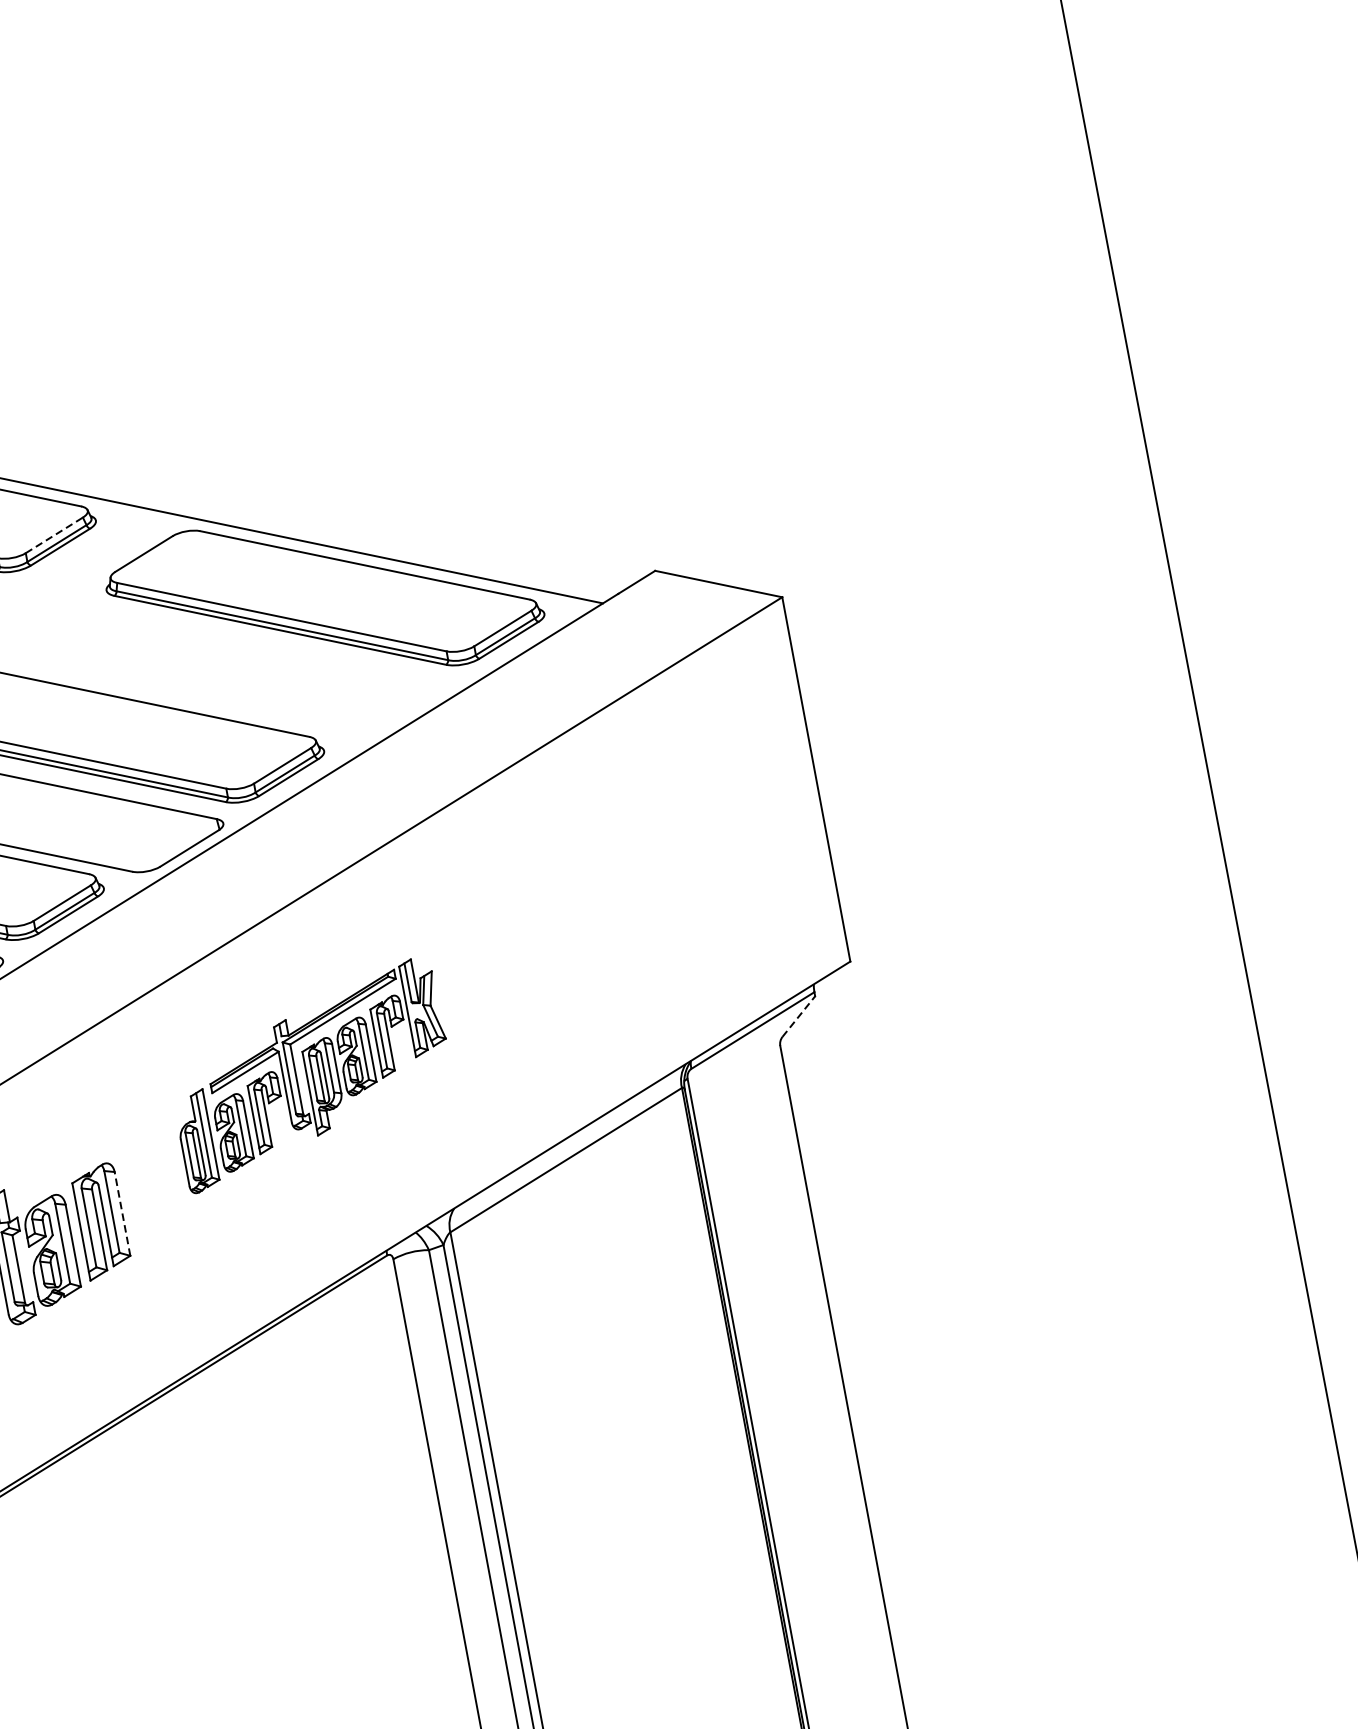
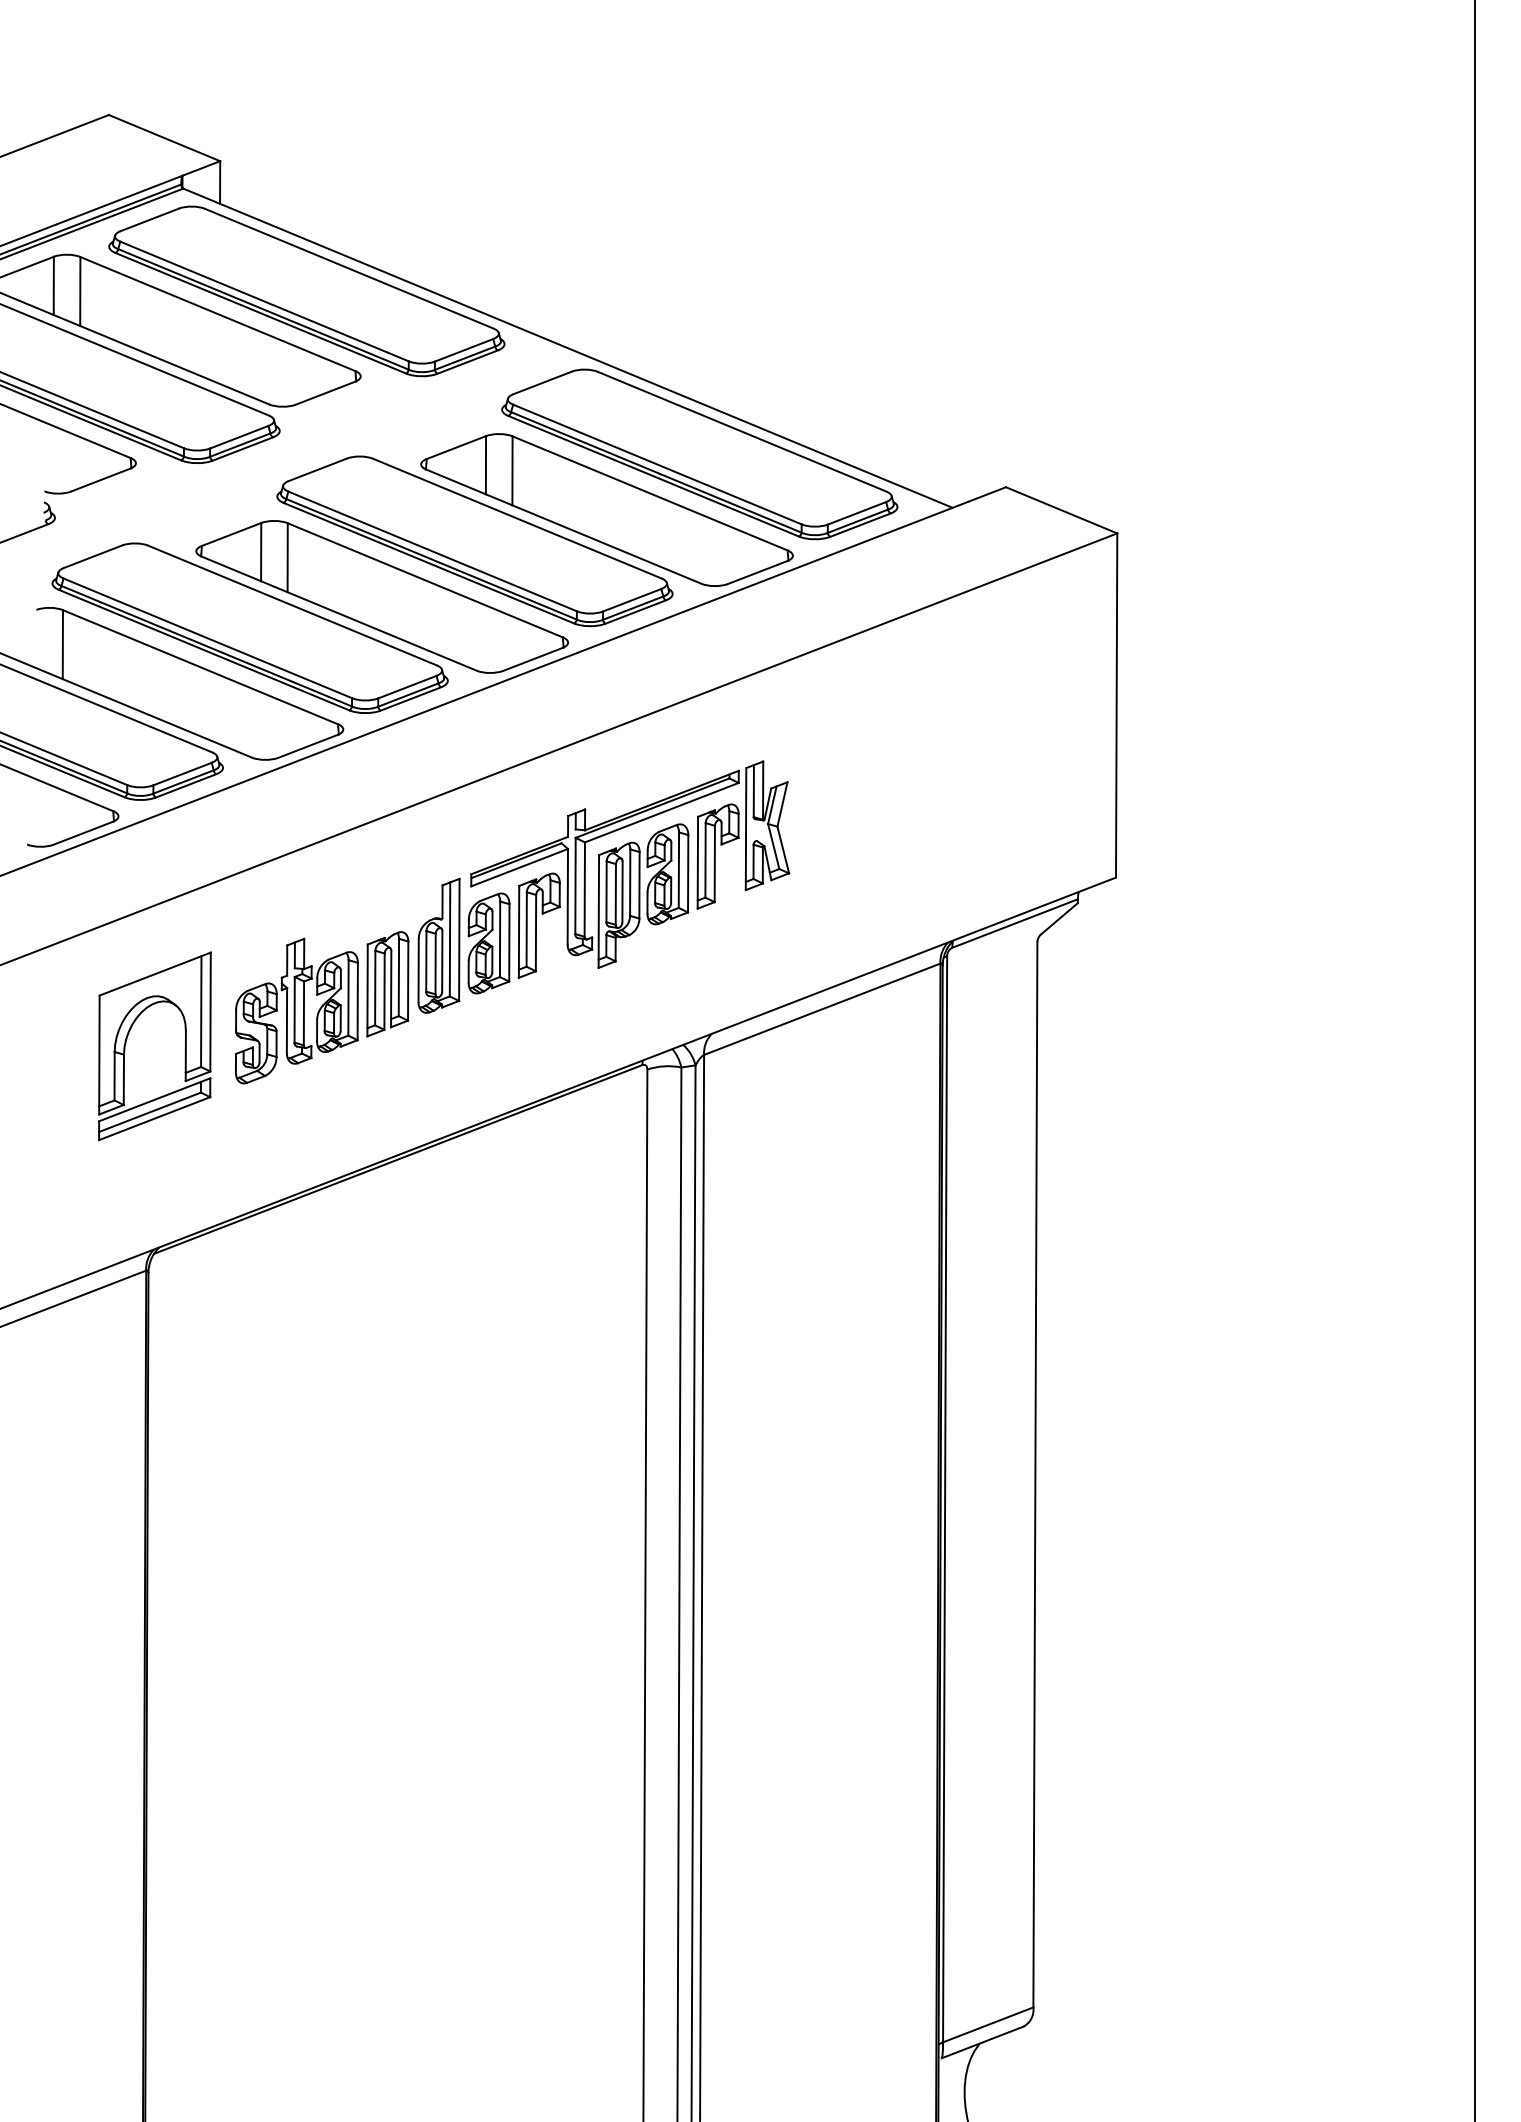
line: (54, 535) -> (464, 350), dashed -> solid
part: (237, 675) -> (606, 509), added
line: (798, 1016) -> (1059, 918), dashed -> solid
part: (310, 1074) -> (603, 886), size x1.43
line: (122, 1214) -> (408, 981), dashed -> solid

